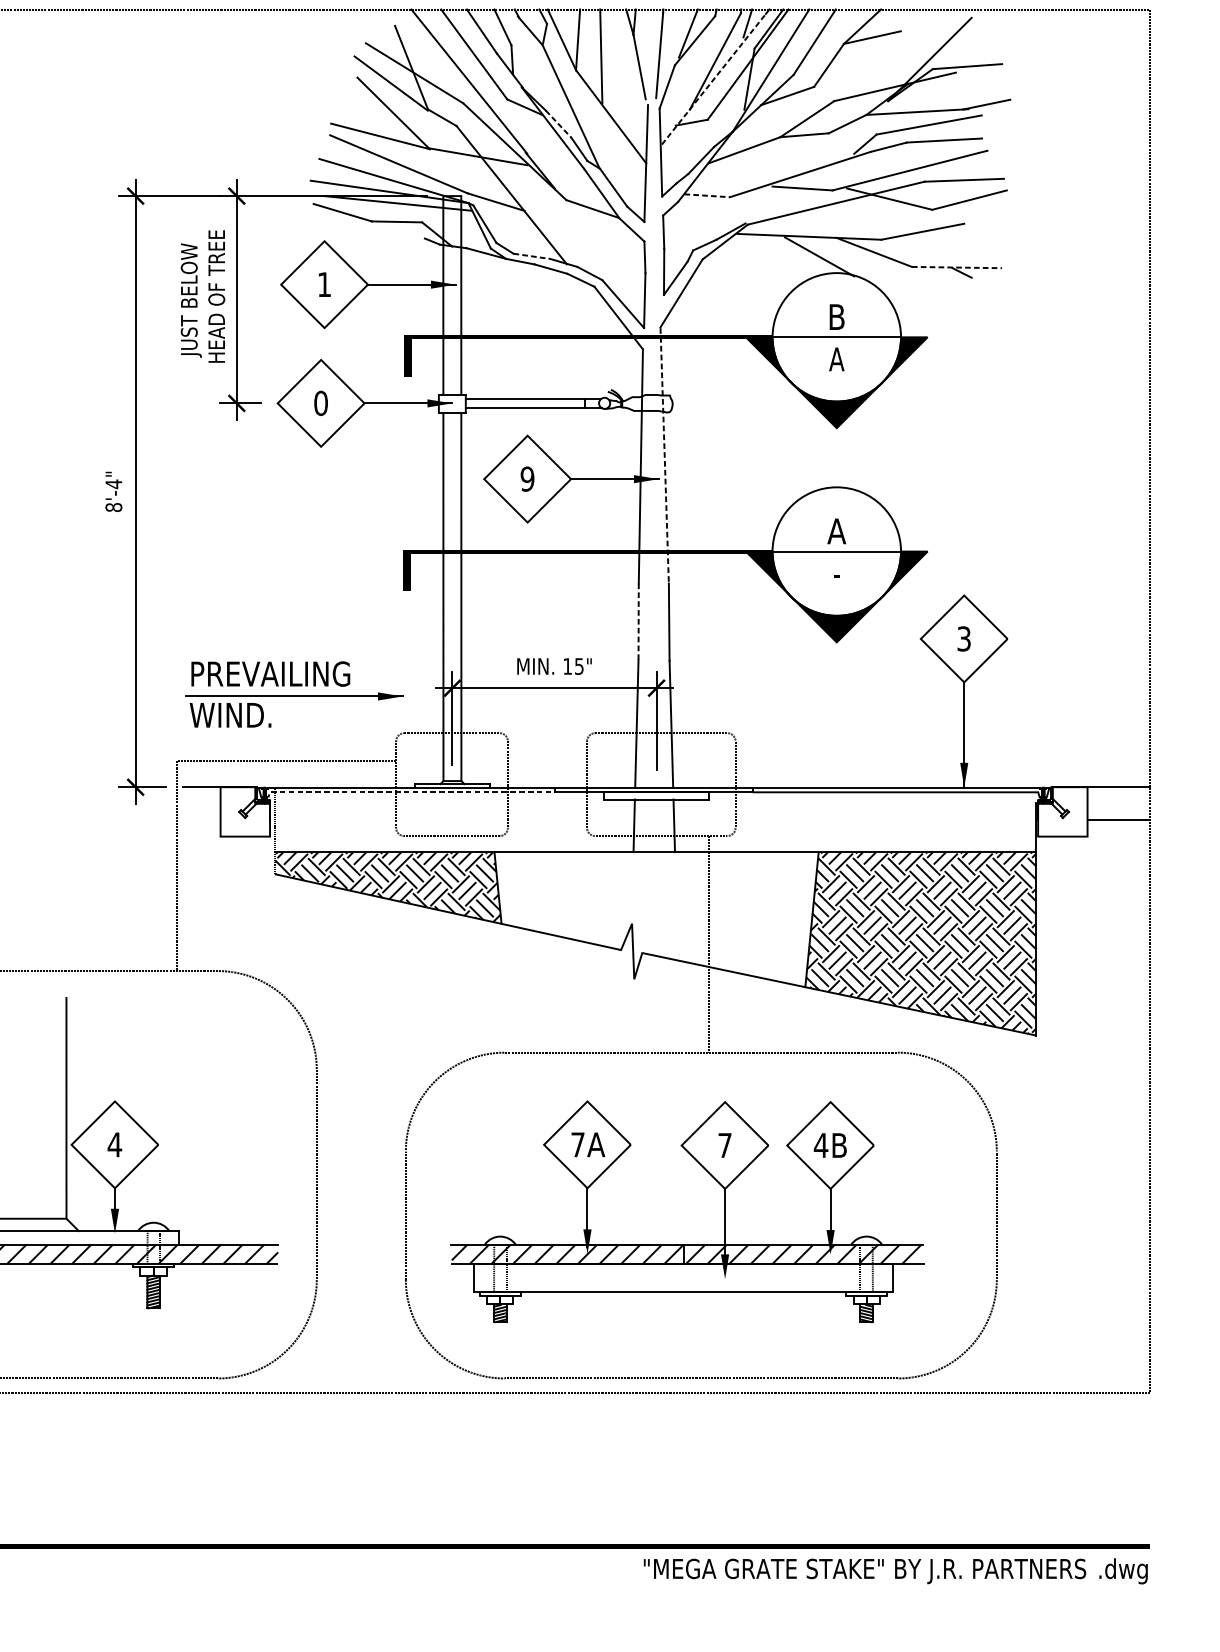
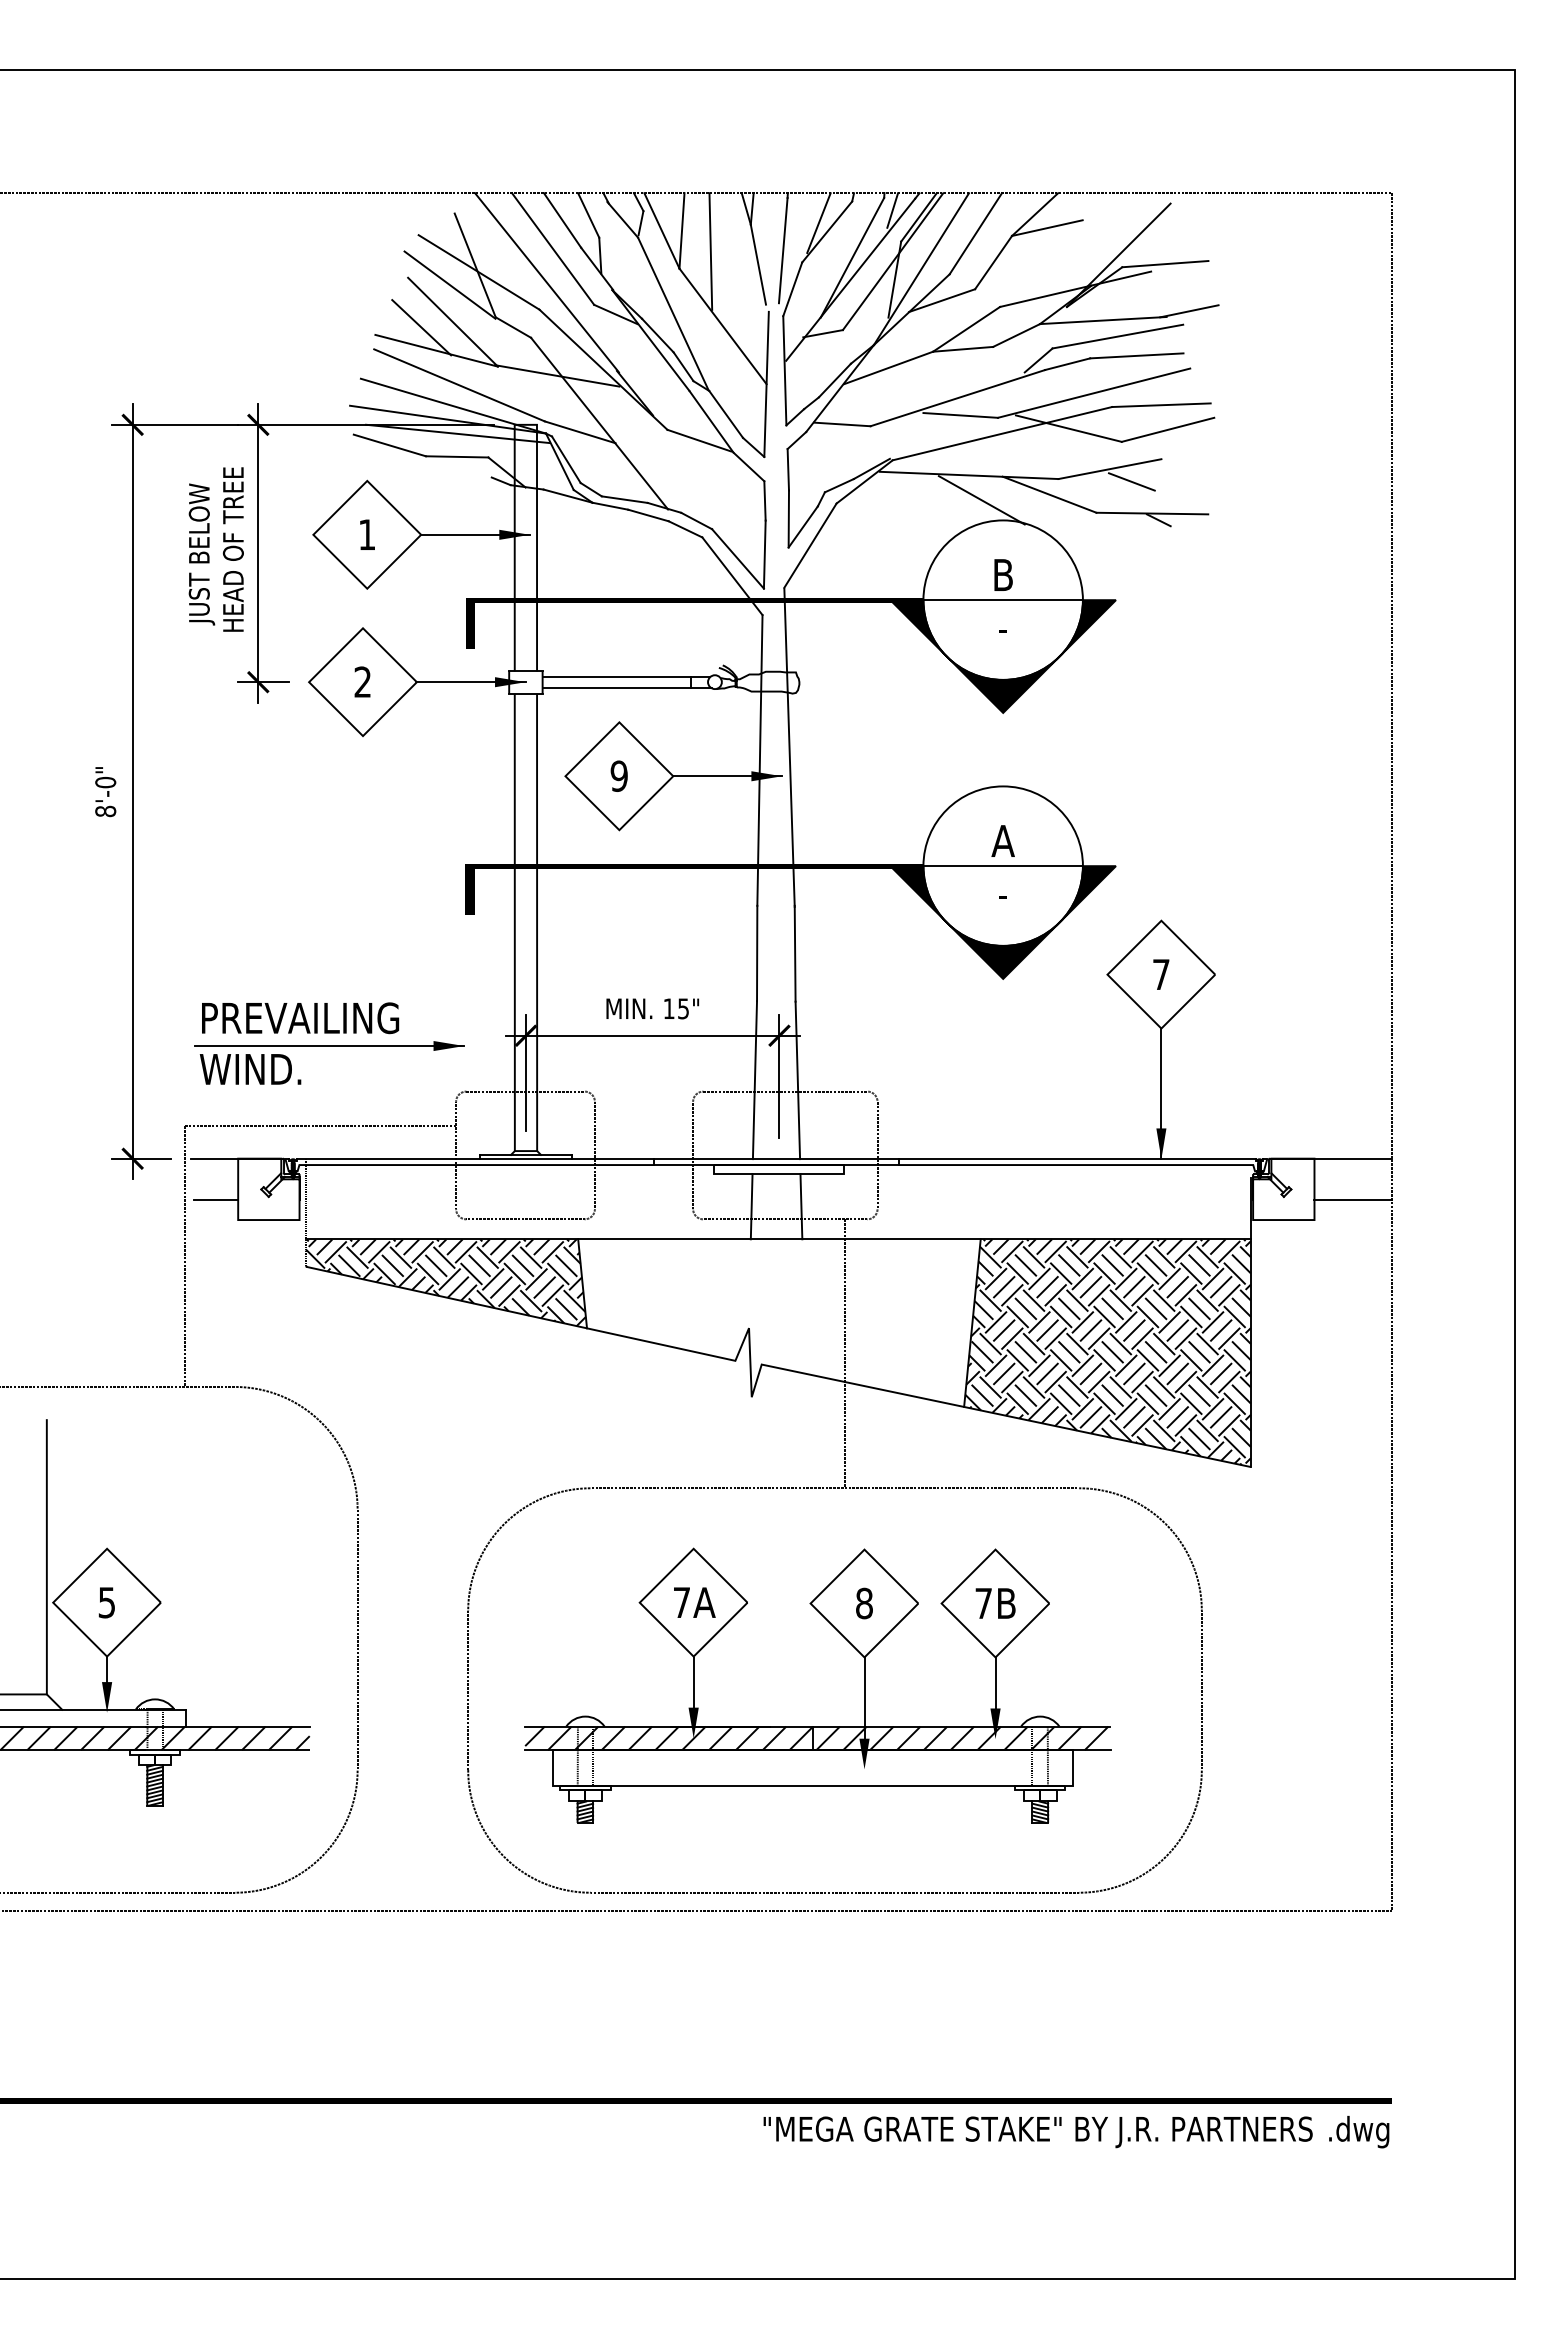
line: (713, 79) -> (850, 279), dashed -> solid
line: (368, 117) -> (421, 327), added
line: (559, 124) -> (658, 335), dashed -> solid
line: (707, 195) -> (842, 424), dashed -> solid
line: (940, 241) -> (1131, 481), added
line: (532, 256) -> (625, 499), dashed -> solid
line: (957, 267) -> (1152, 513), dashed -> solid
text: (836, 359) -> (1002, 627), A -> -
text: (320, 402) -> (362, 681), 0 -> 2
line: (664, 456) -> (789, 748), dashed -> solid
text: (113, 484) -> (105, 782), 8'-4" -> 8'-0"
line: (638, 621) -> (757, 953), dashed -> solid
text: (964, 638) -> (1161, 974), 3 -> 7
line: (407, 792) -> (470, 1165), dashed -> solid
line: (203, 820) -> (216, 1199), added
text: (114, 1144) -> (106, 1602), 4 -> 5
text: (725, 1145) -> (864, 1603), 7 -> 8
text: (820, 1145) -> (983, 1603), 4B -> 7B

